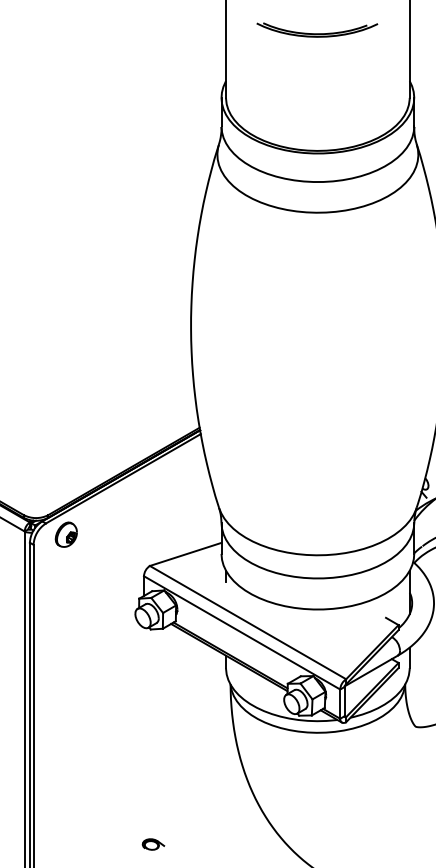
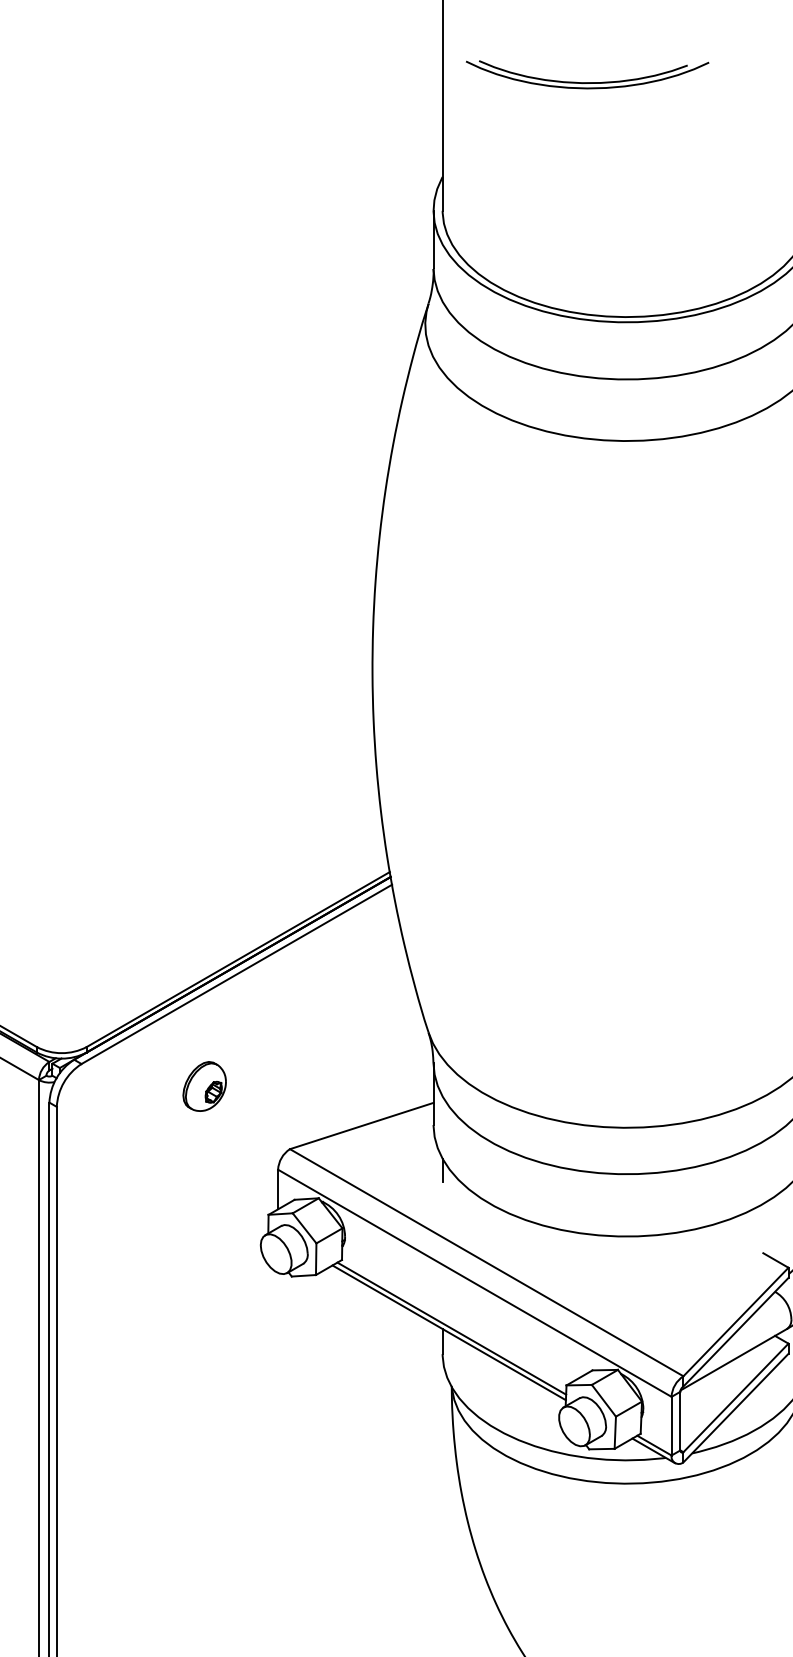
part: (317, 29) -> (587, 73), moved
part: (65, 534) -> (202, 1086), moved

